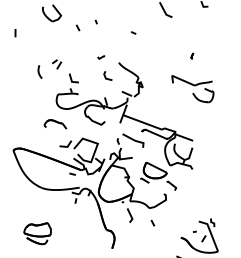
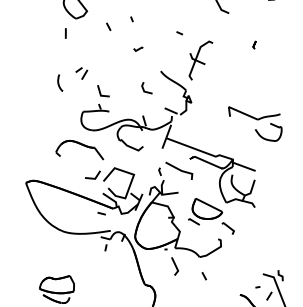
line: (15, 33) -> (65, 33), moved
part: (149, 53) -> (199, 59), added
curve: (192, 55) -> (254, 44), moved
line: (101, 57) -> (138, 49), moved
part: (192, 89) -> (254, 124), moved
part: (55, 124) -> (79, 150), size x1.67

